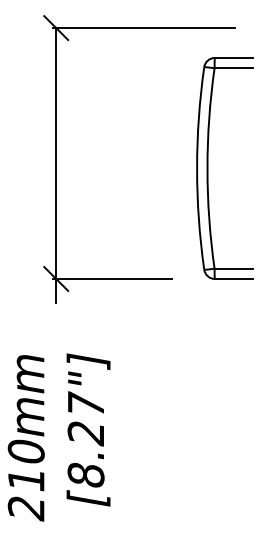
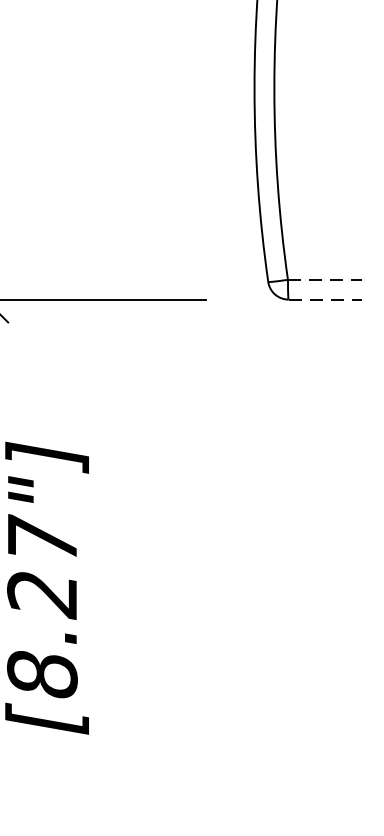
line: (234, 268) -> (326, 279), solid -> dashed
line: (234, 278) -> (326, 298), solid -> dashed

